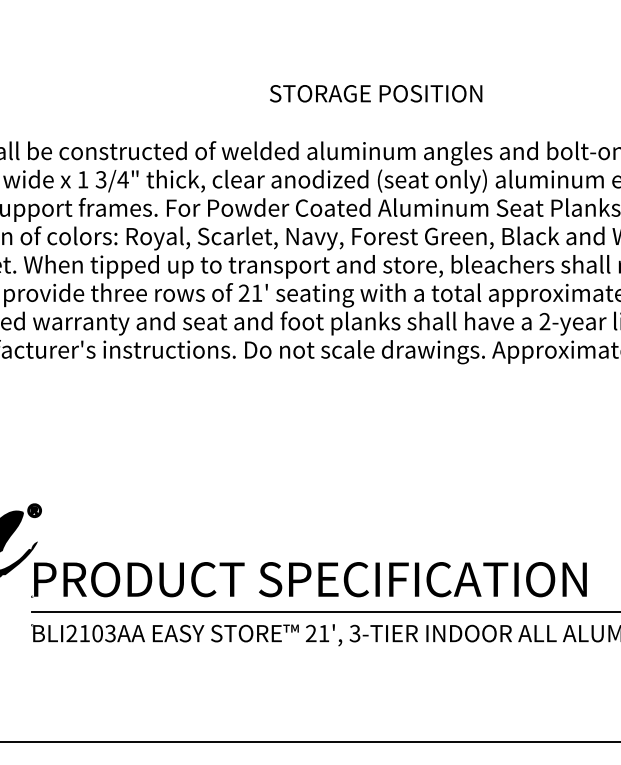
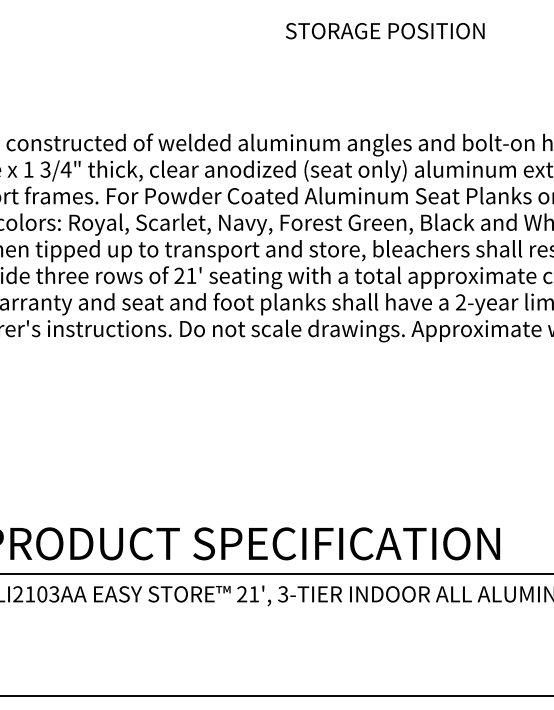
text: (376, 93) -> (385, 30), moved

